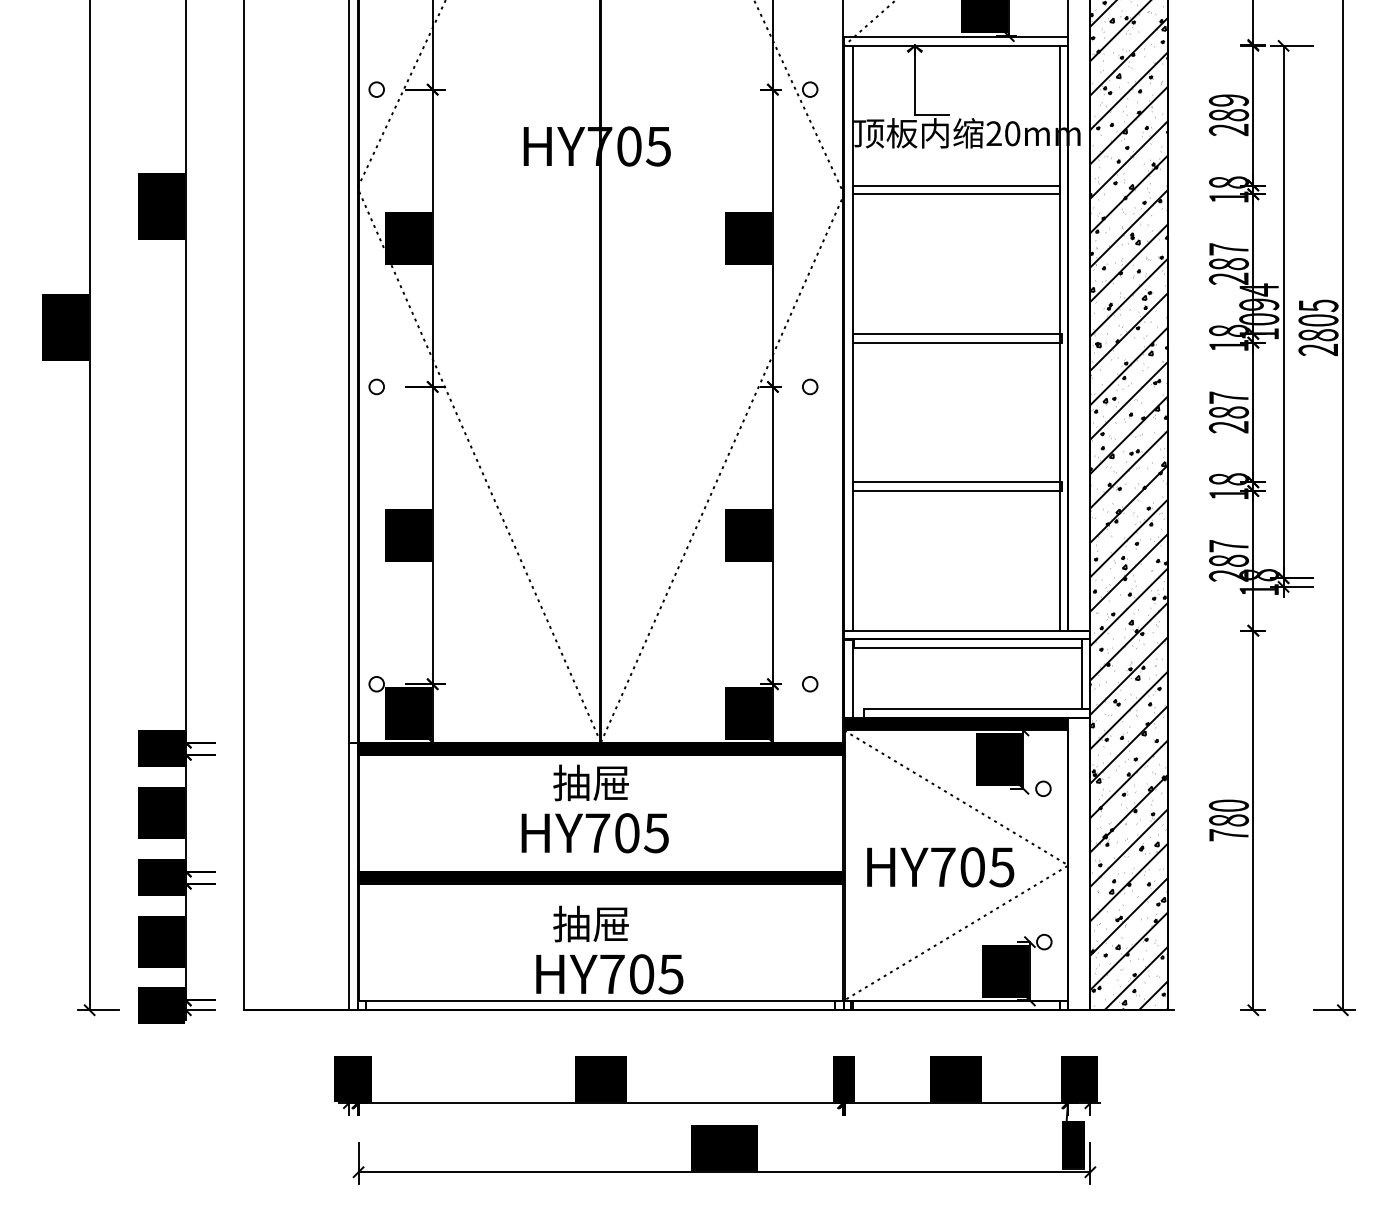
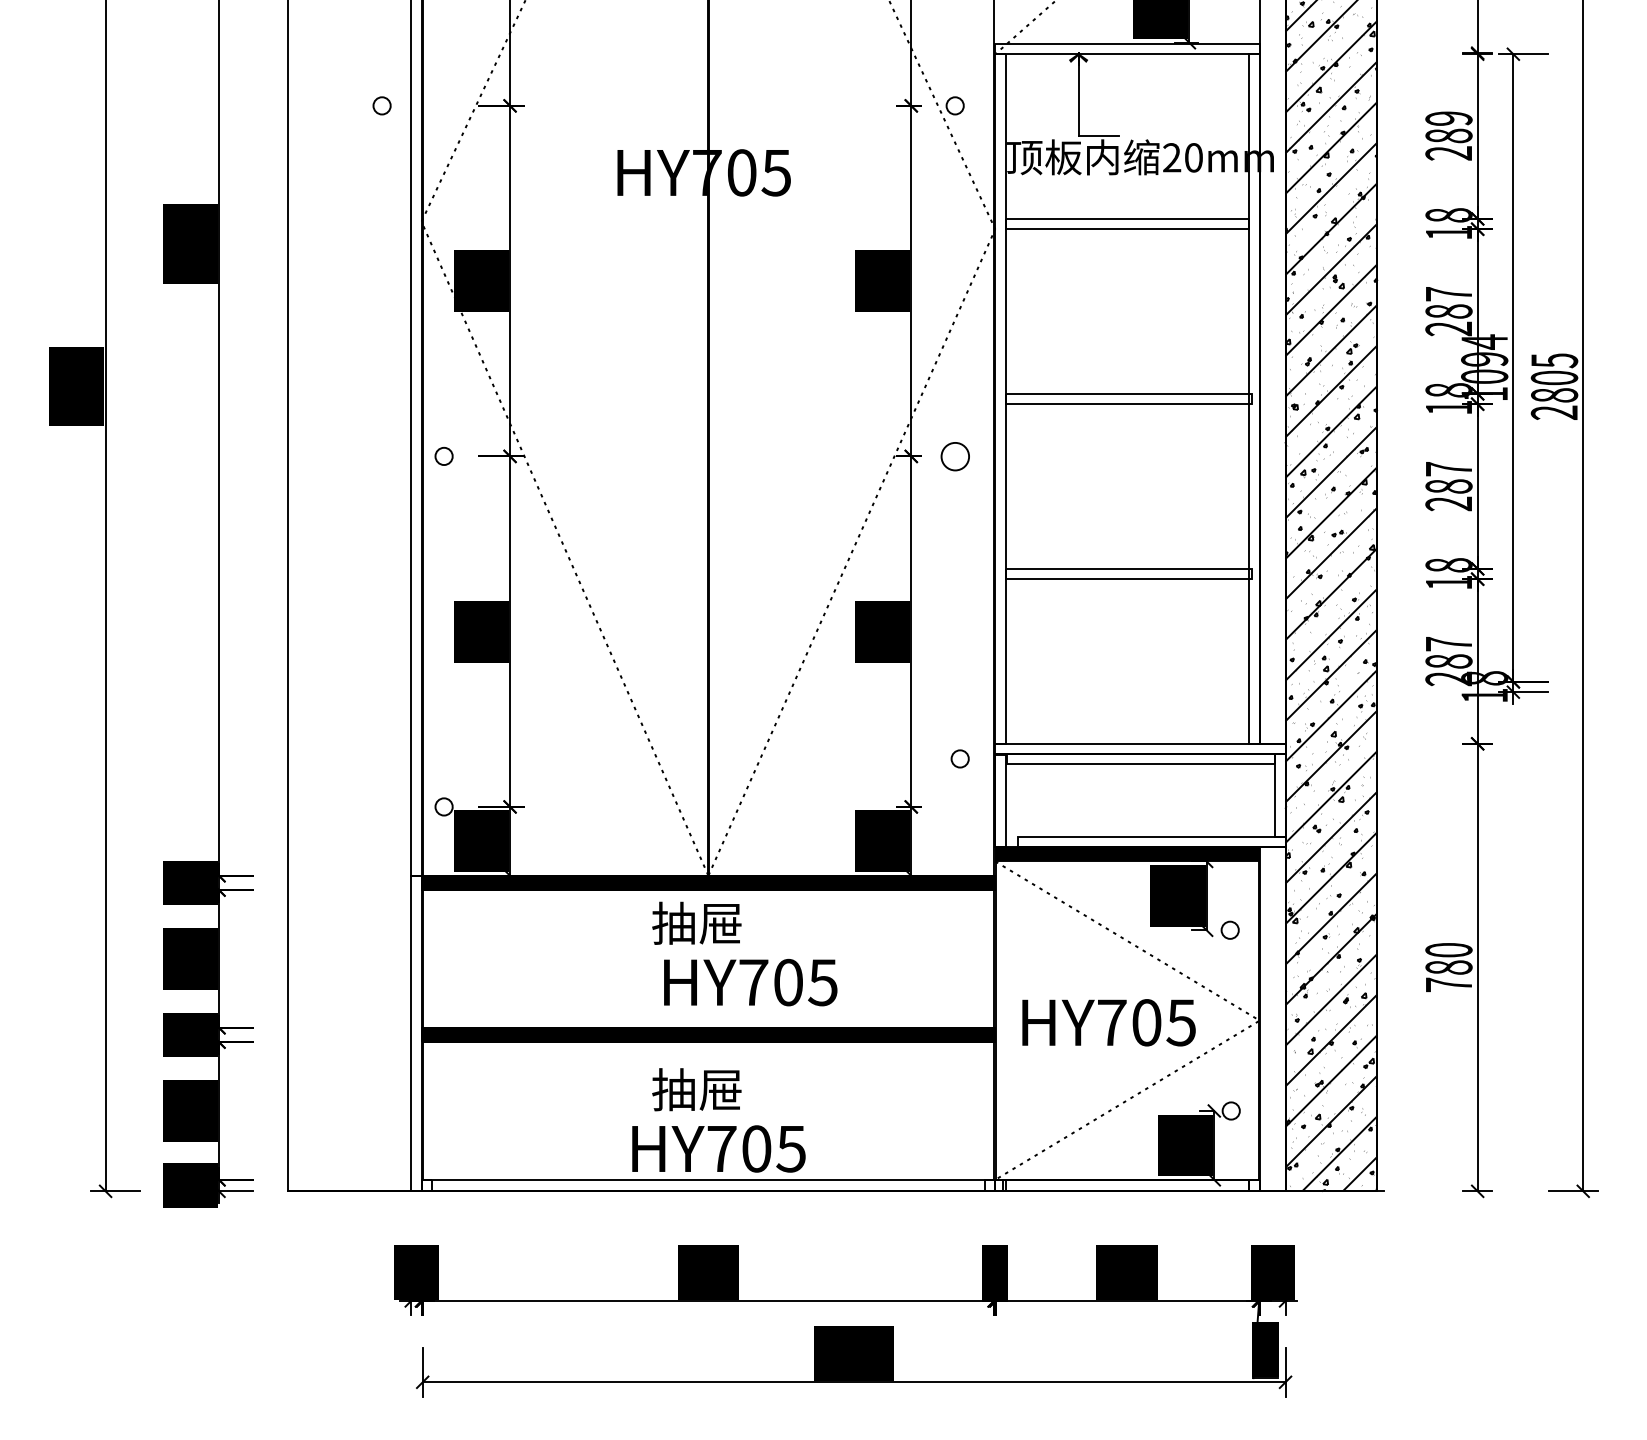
circle: (376, 89) -> (381, 105), moved
circle: (809, 386) -> (954, 455), size x1.6
circle: (809, 683) -> (959, 758), moved
text: (595, 833) -> (750, 982), moved

